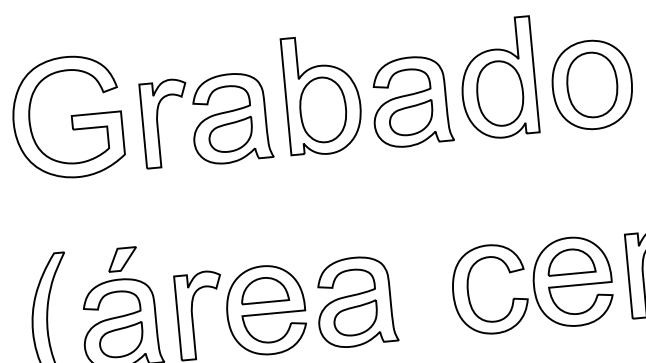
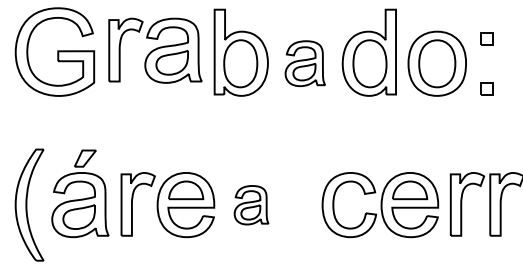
part: (411, 101) -> (305, 63), size x0.7
part: (206, 120) -> (155, 50), moved
part: (355, 302) -> (251, 205), size x0.6

